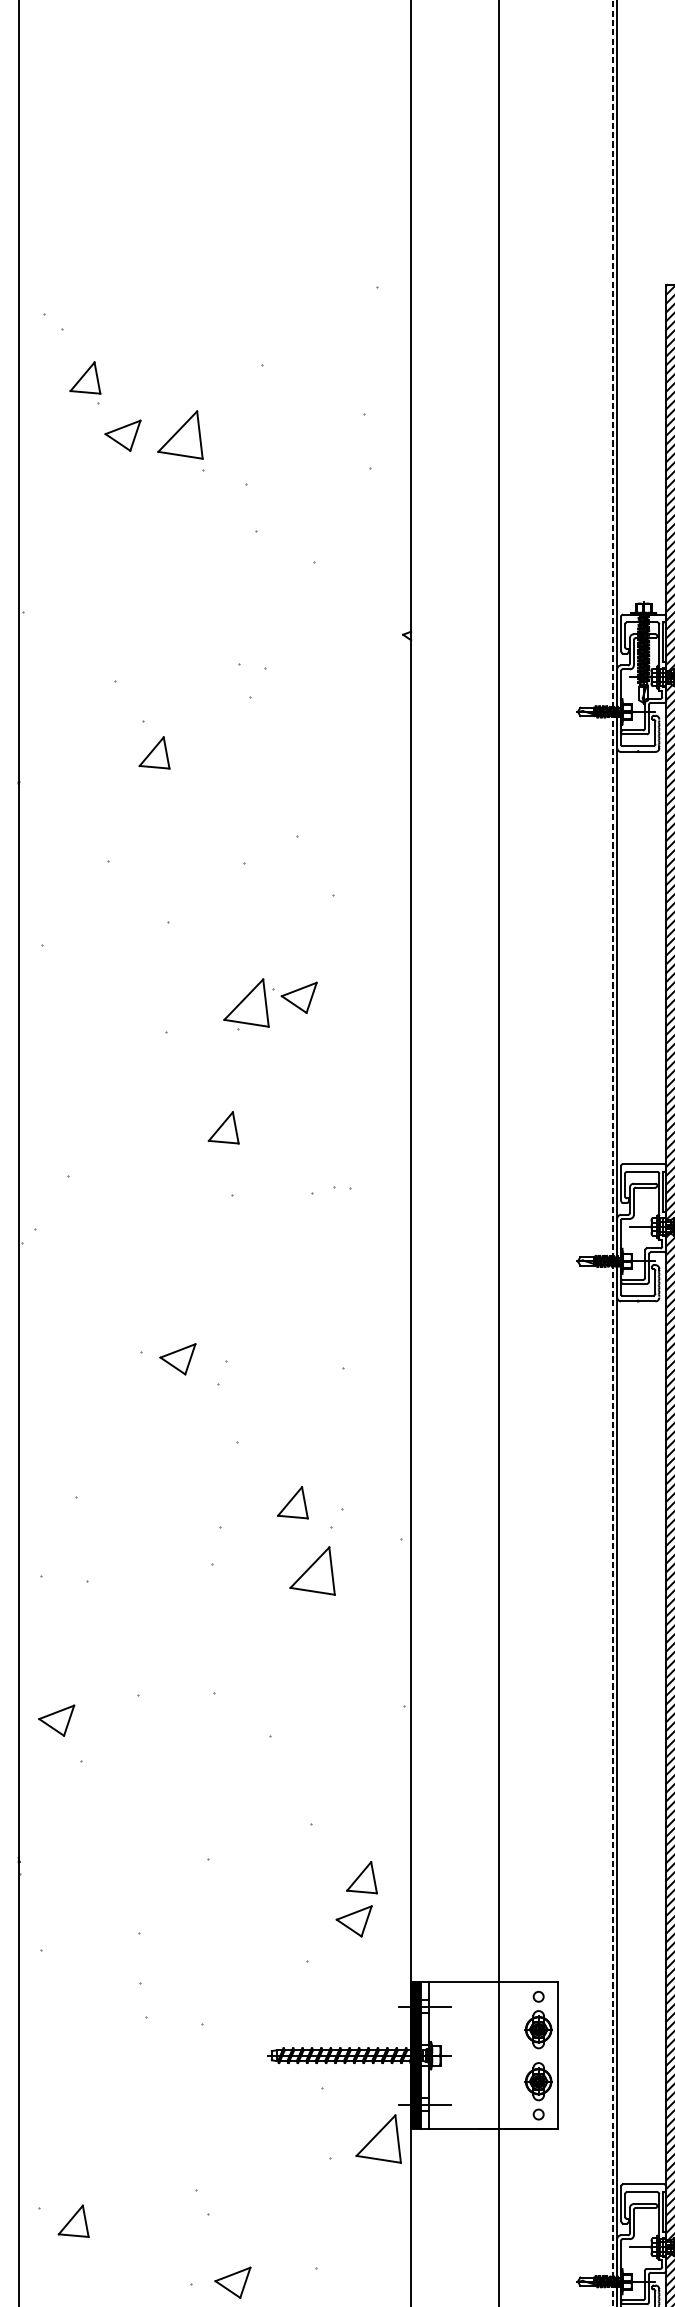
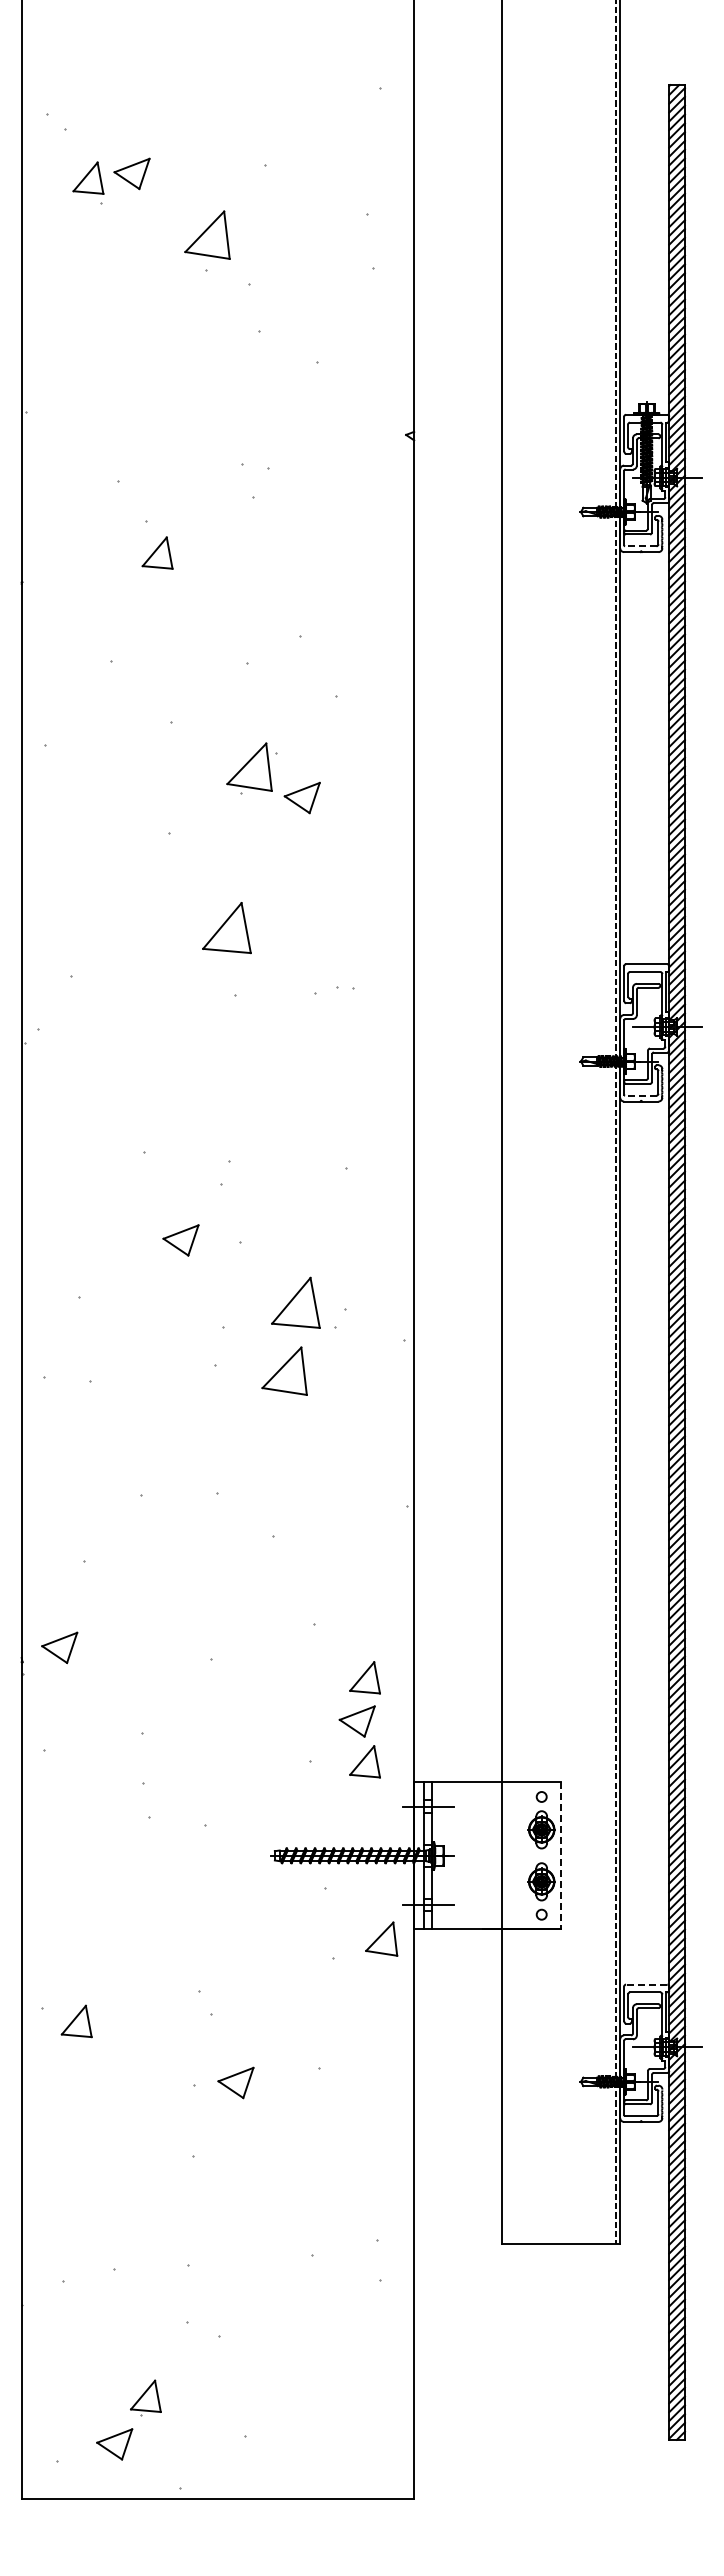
part: (180, 434) -> (207, 234), moved
part: (122, 435) -> (131, 173), moved
line: (637, 746) -> (640, 546), solid -> dashed
part: (248, 1004) -> (251, 768), moved
part: (223, 1127) -> (226, 927), size x1.6
line: (637, 1295) -> (640, 1095), solid -> dashed
part: (177, 1359) -> (180, 1240), moved
part: (292, 1502) -> (295, 1302), size x1.6
part: (312, 1570) -> (284, 1370), moved
part: (56, 1720) -> (59, 1647), moved
part: (361, 1961) -> (364, 1761), added
fill: (415, 2055) -> (418, 1855), removed
line: (558, 2055) -> (561, 1855), solid -> dashed
part: (378, 2138) -> (381, 1938), size x0.7
line: (643, 2184) -> (646, 1984), solid -> dashed

